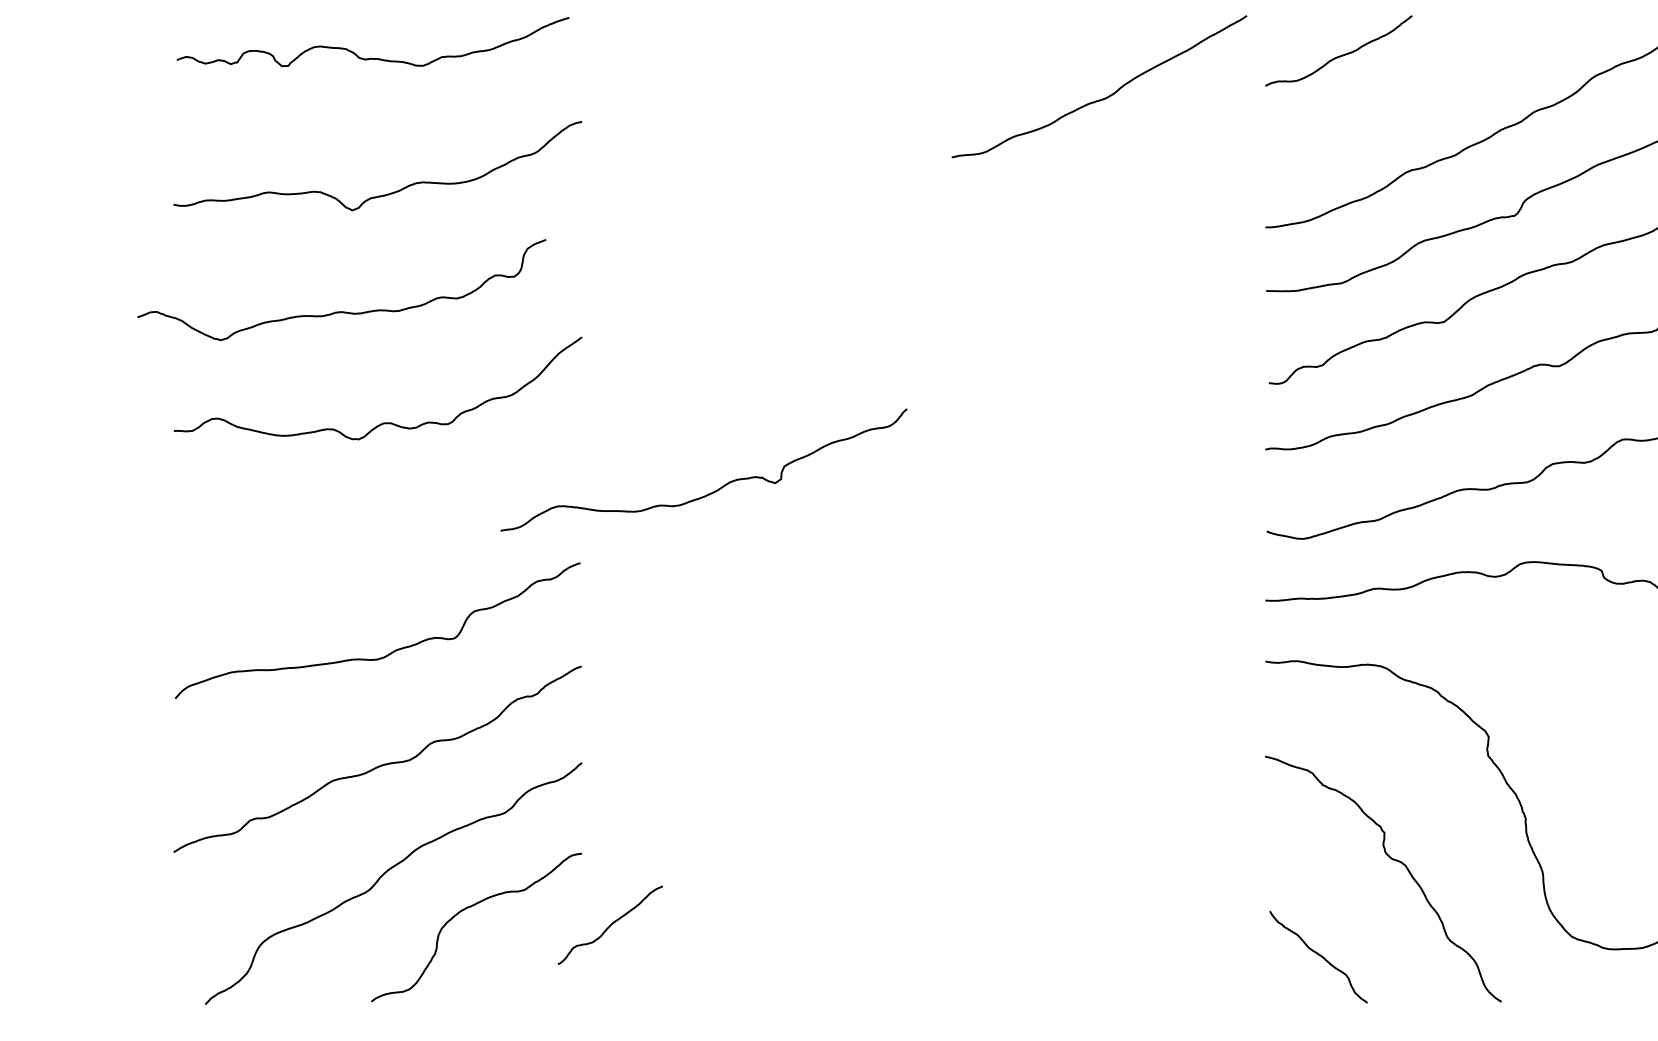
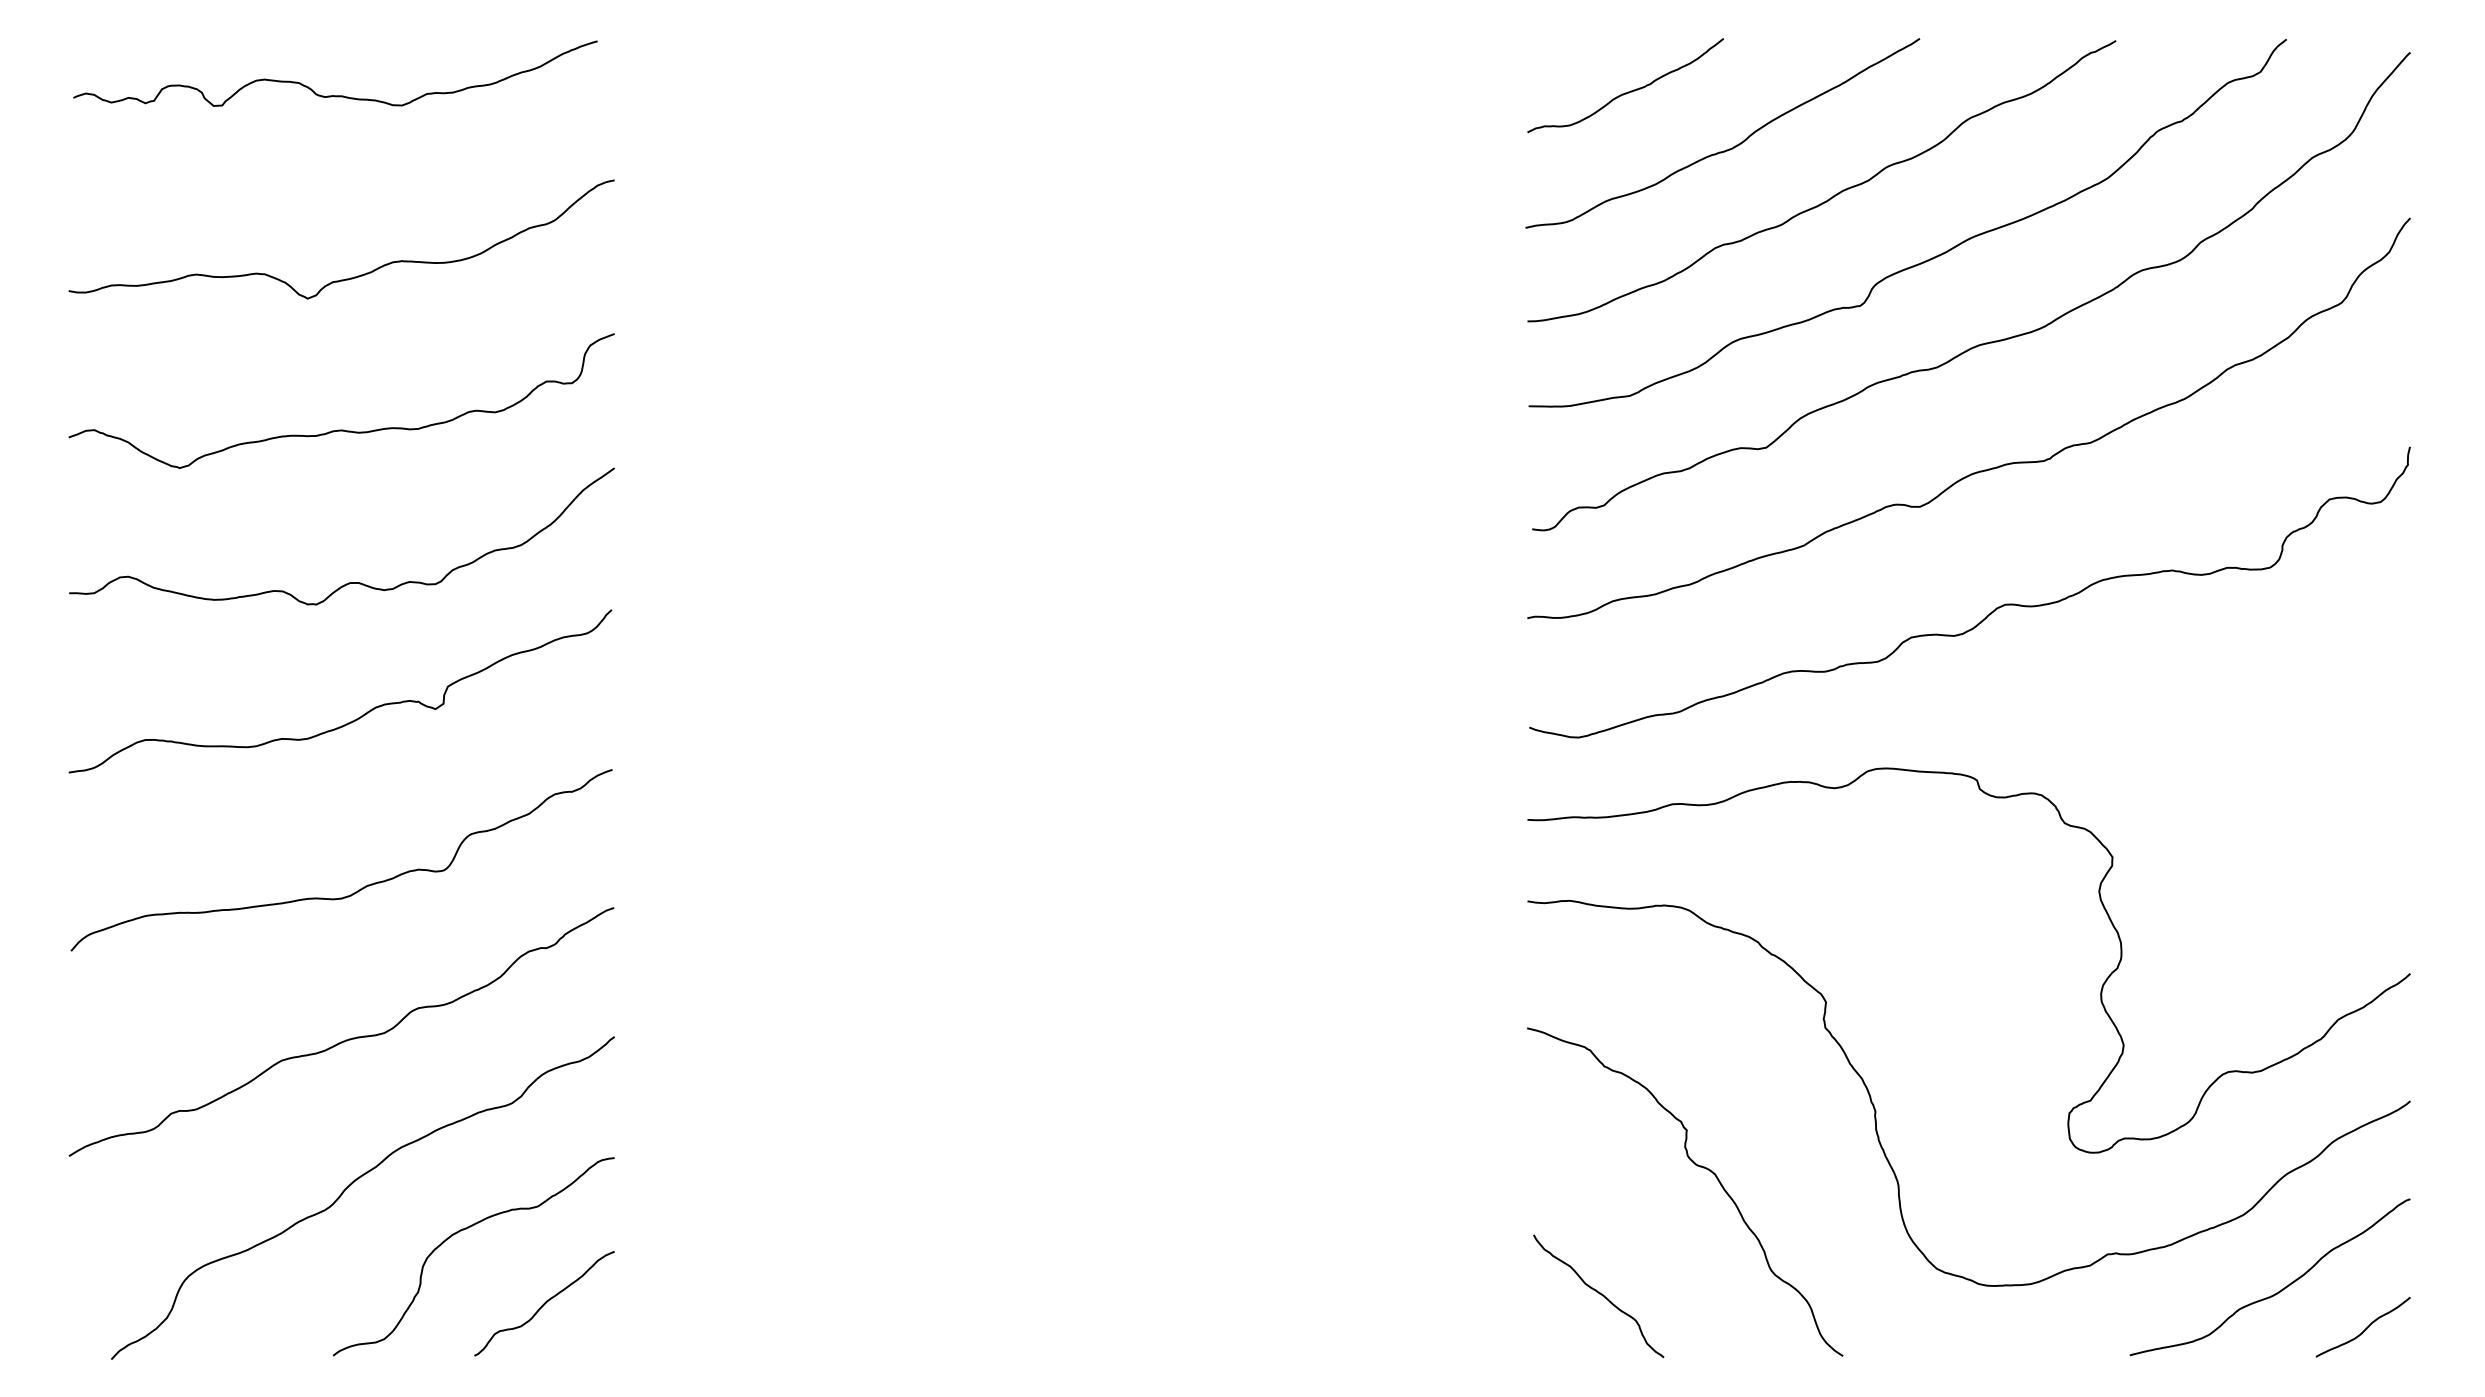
curve: (1102, 98) -> (1726, 149), moved
curve: (341, 311) -> (341, 429), moved
curve: (714, 491) -> (354, 719), moved
curve: (610, 925) -> (544, 1303), moved

